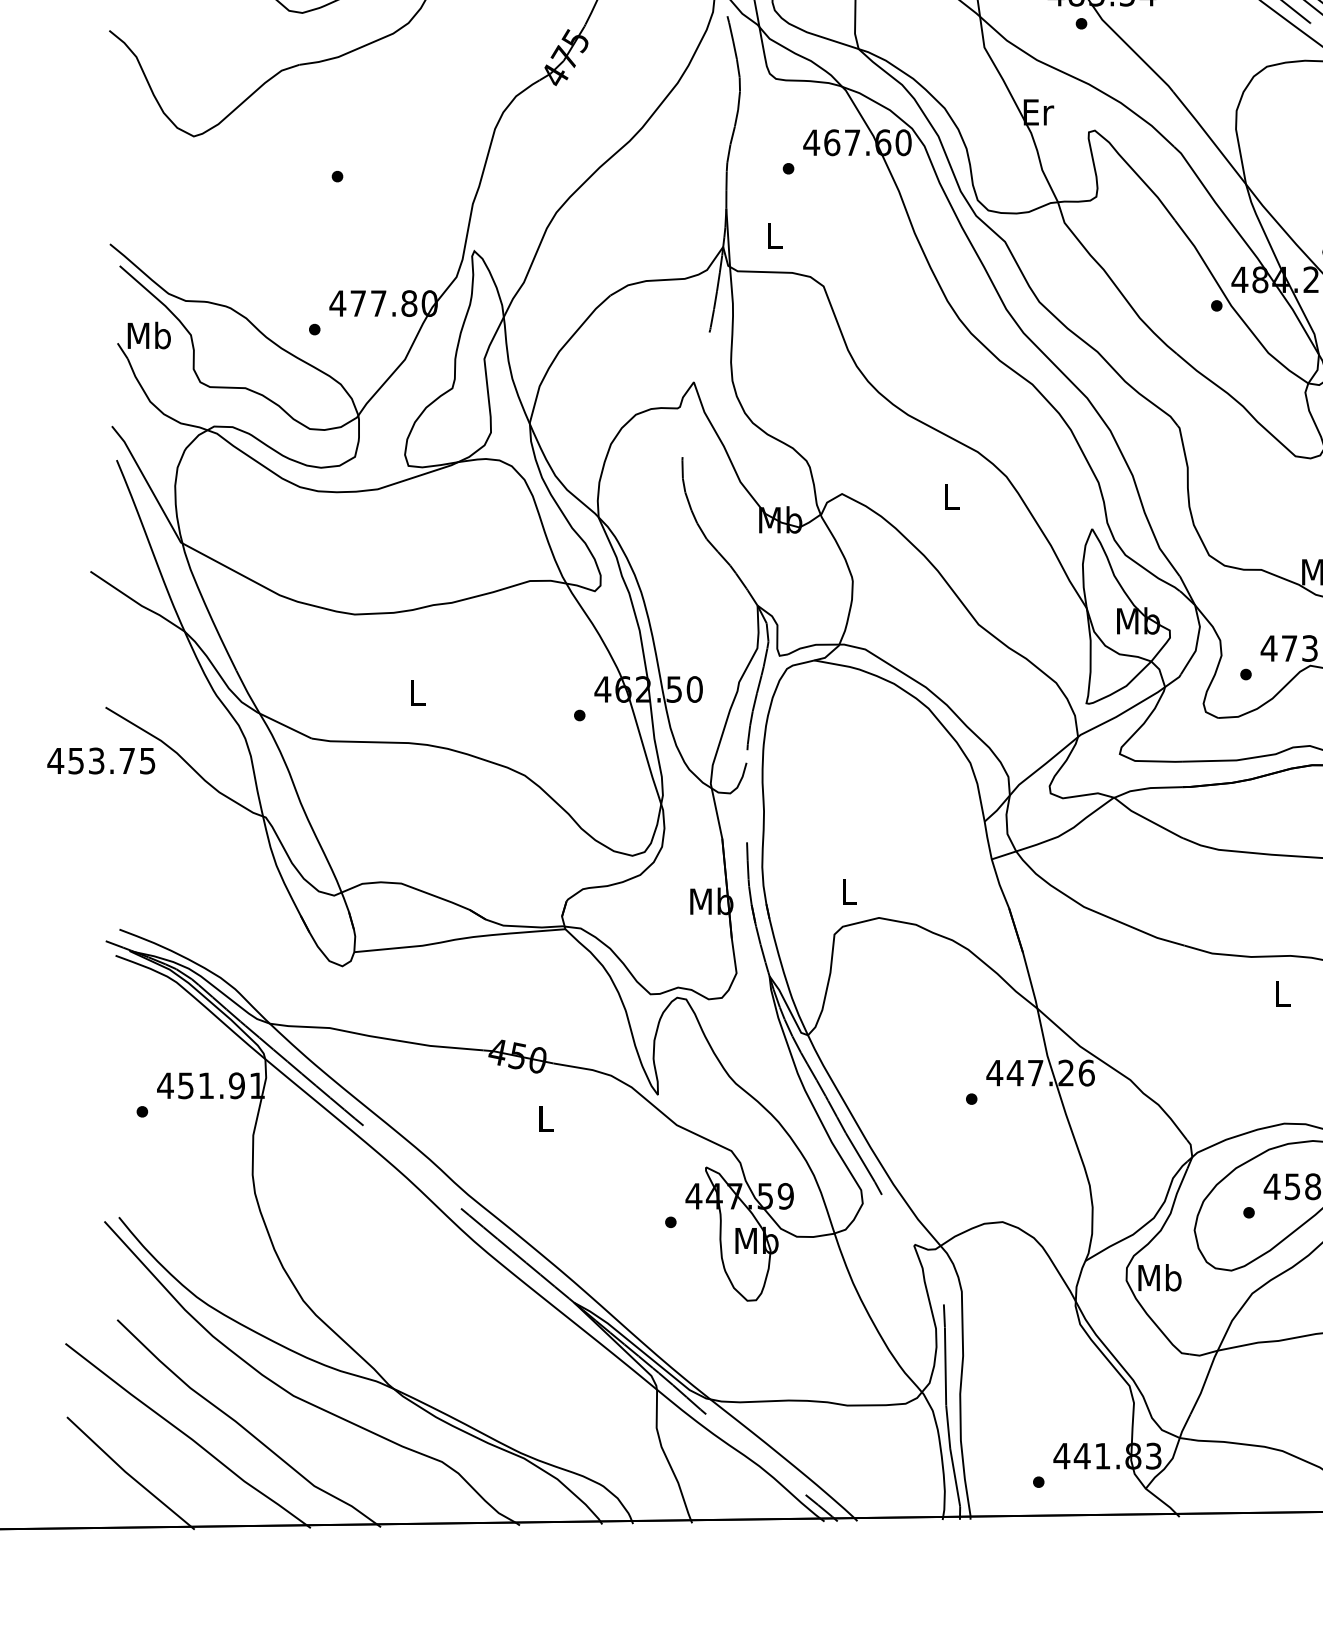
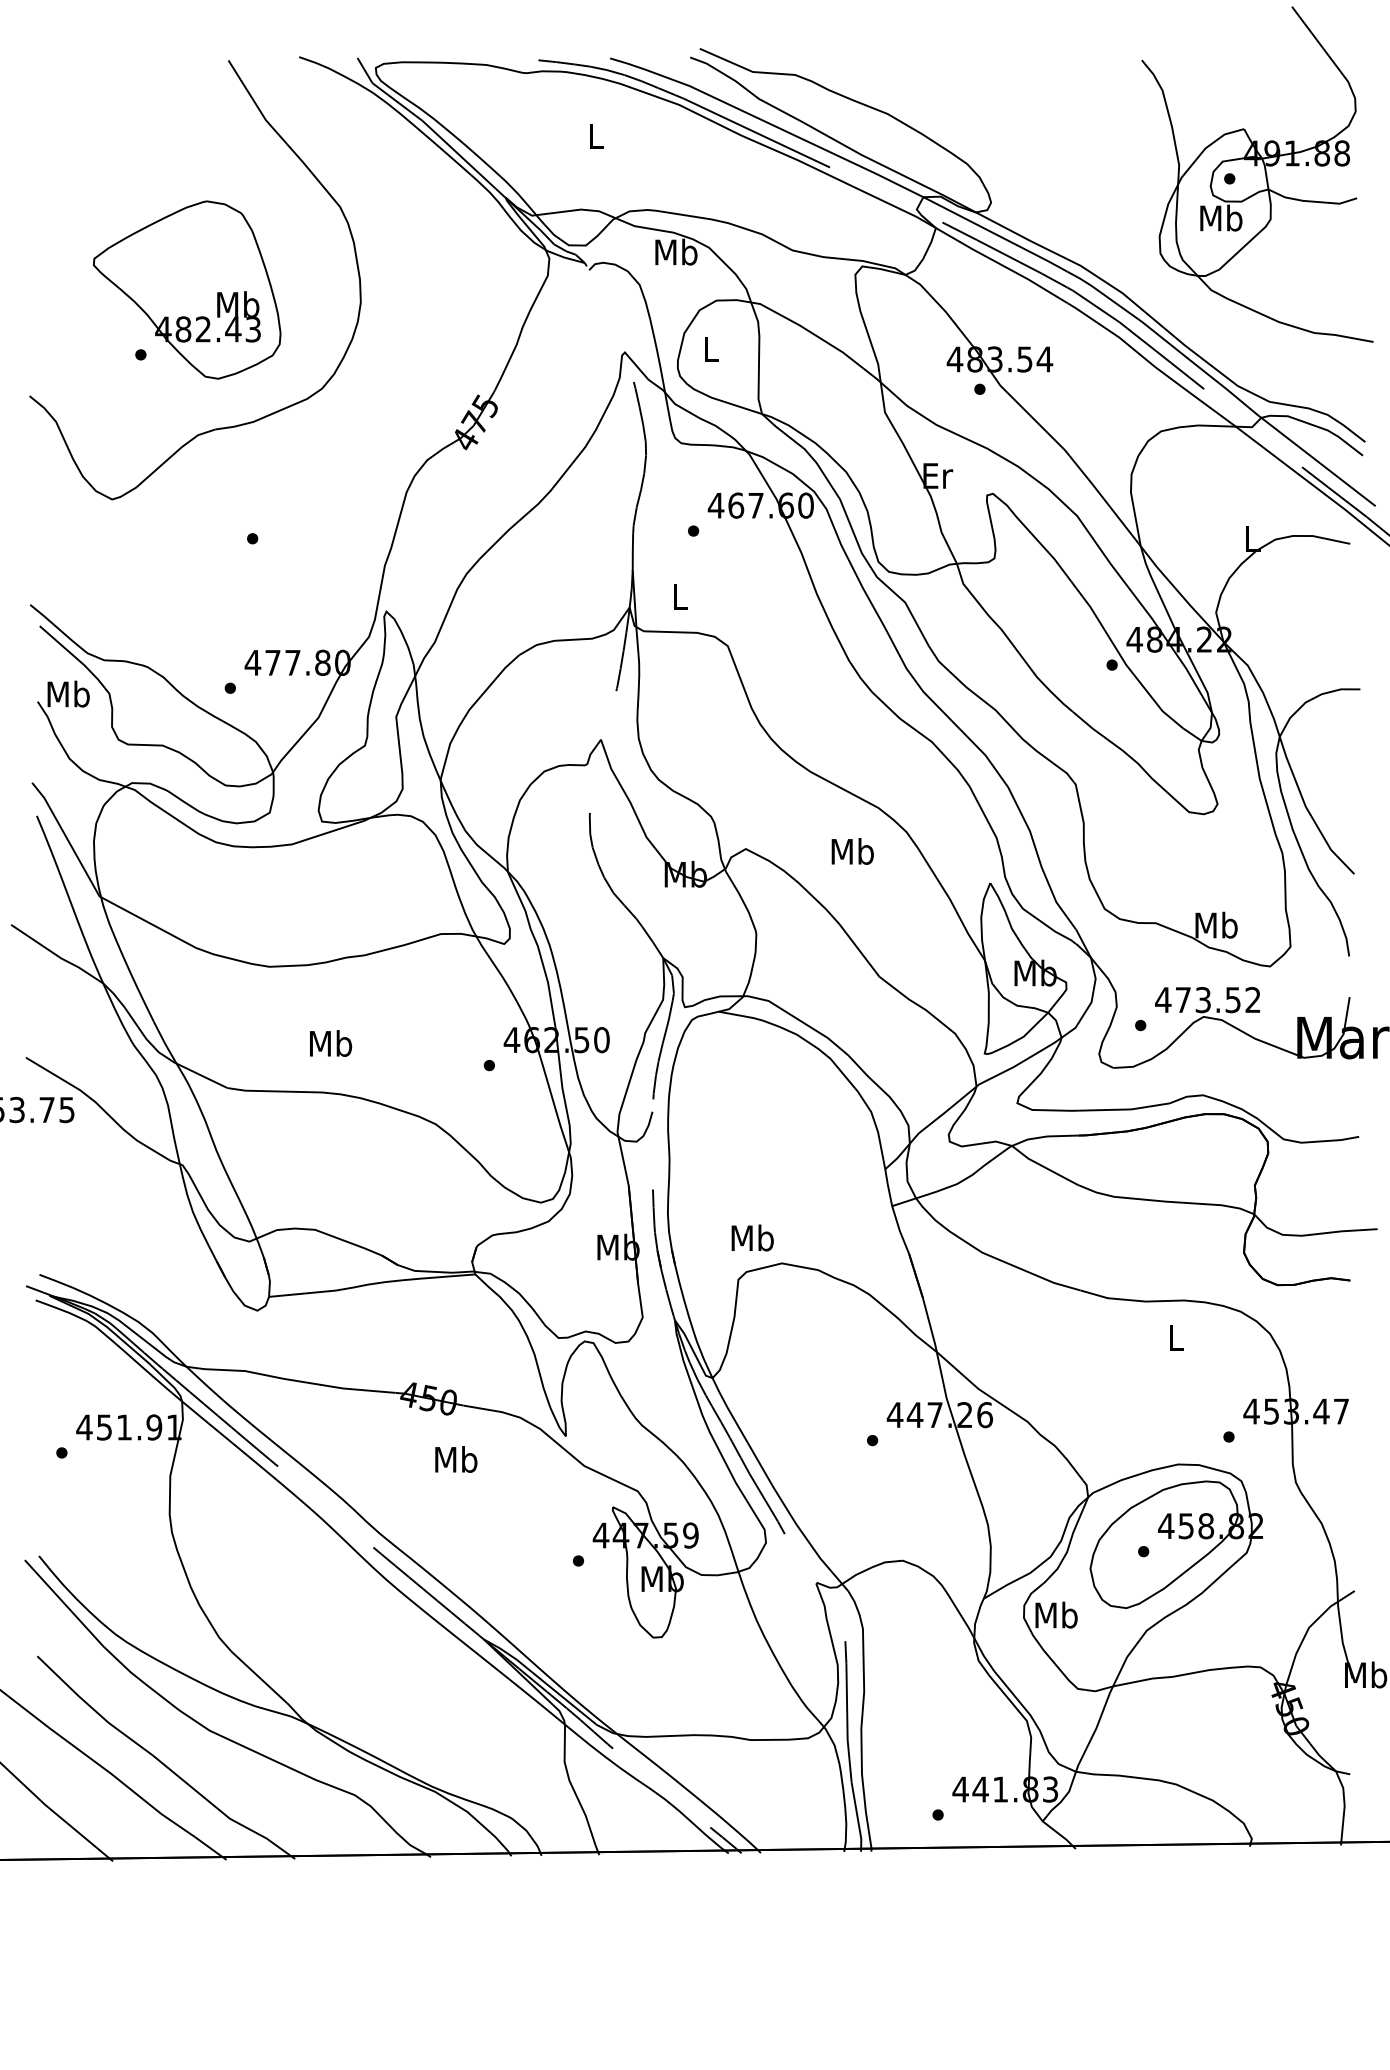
text: (951, 496) -> (852, 851), L -> Mb
text: (418, 692) -> (331, 1043), L -> Mb
text: (848, 891) -> (752, 1237), L -> Mb
text: (546, 1118) -> (456, 1459), L -> Mb

